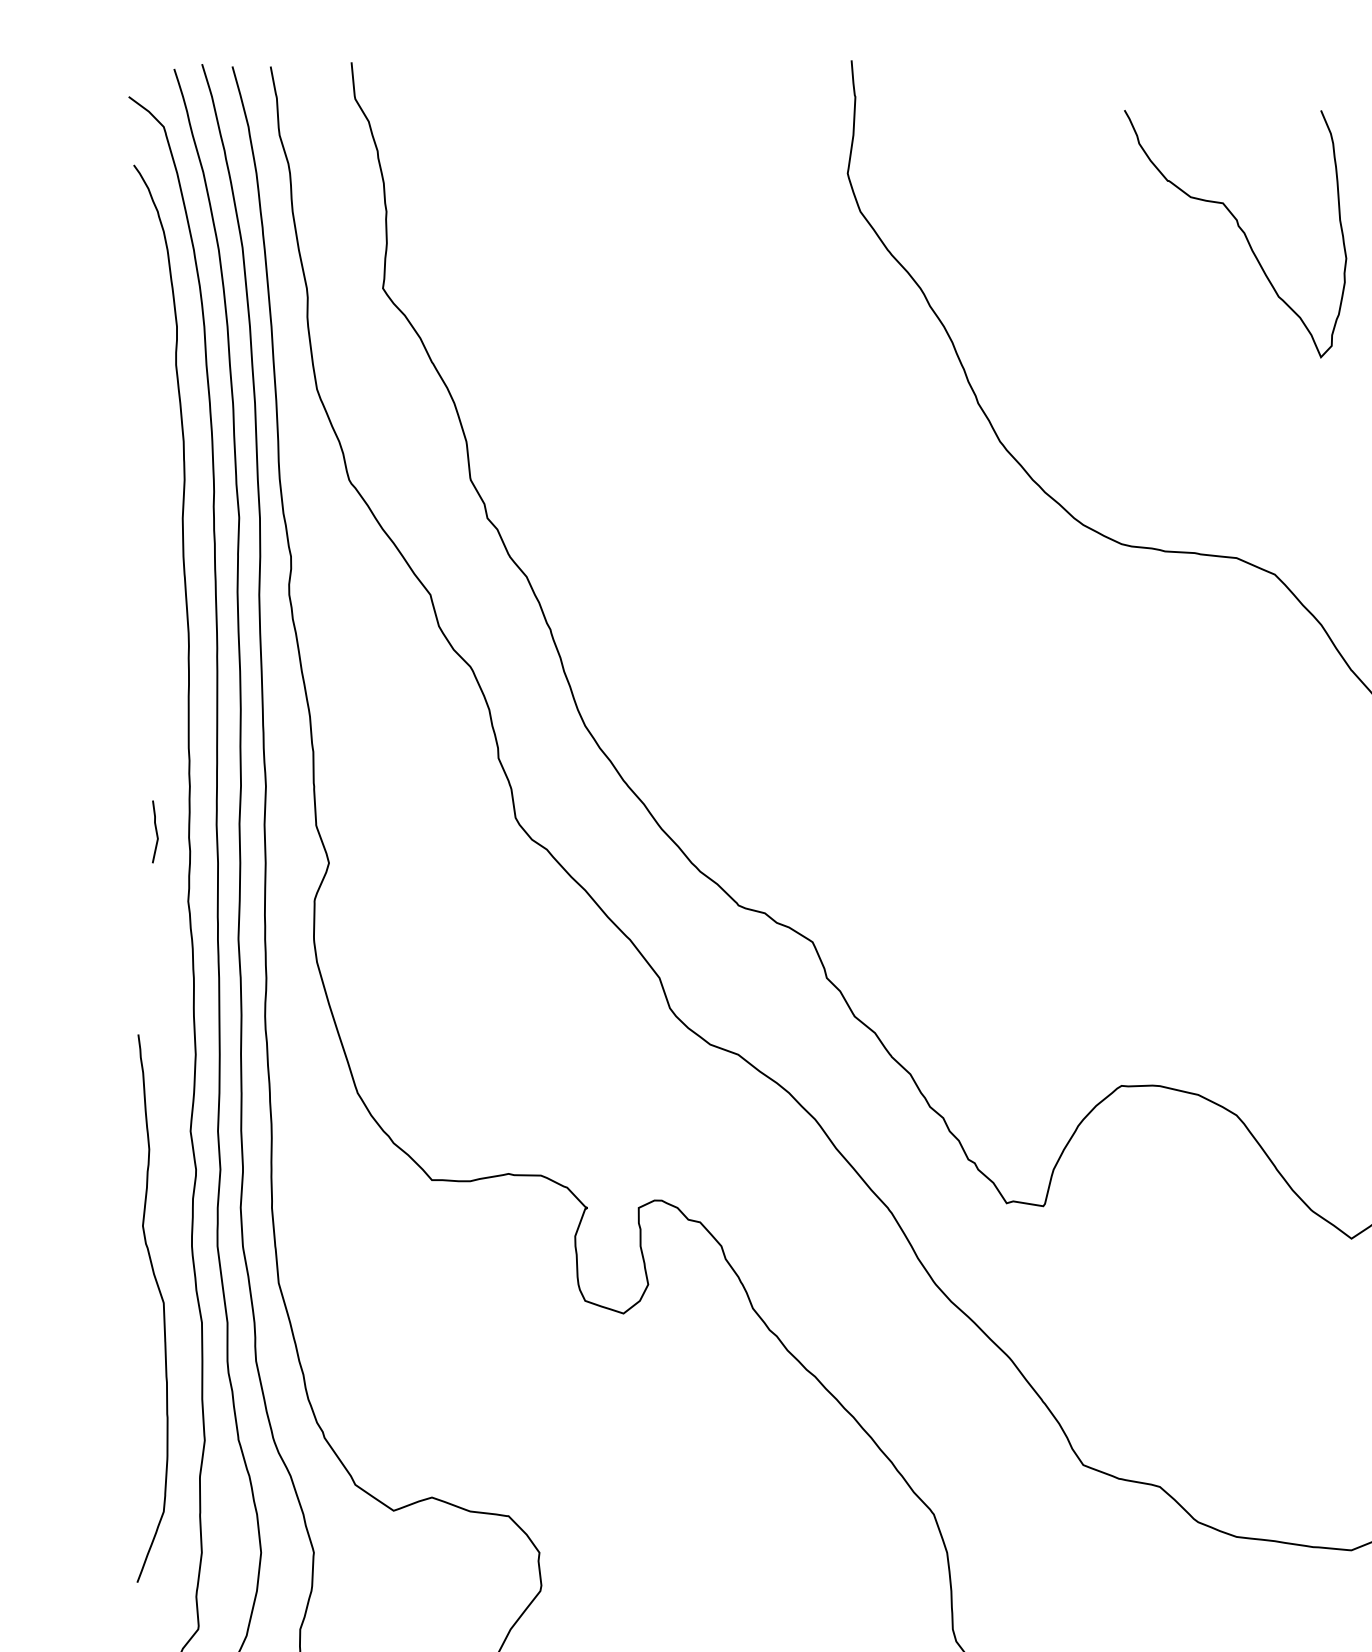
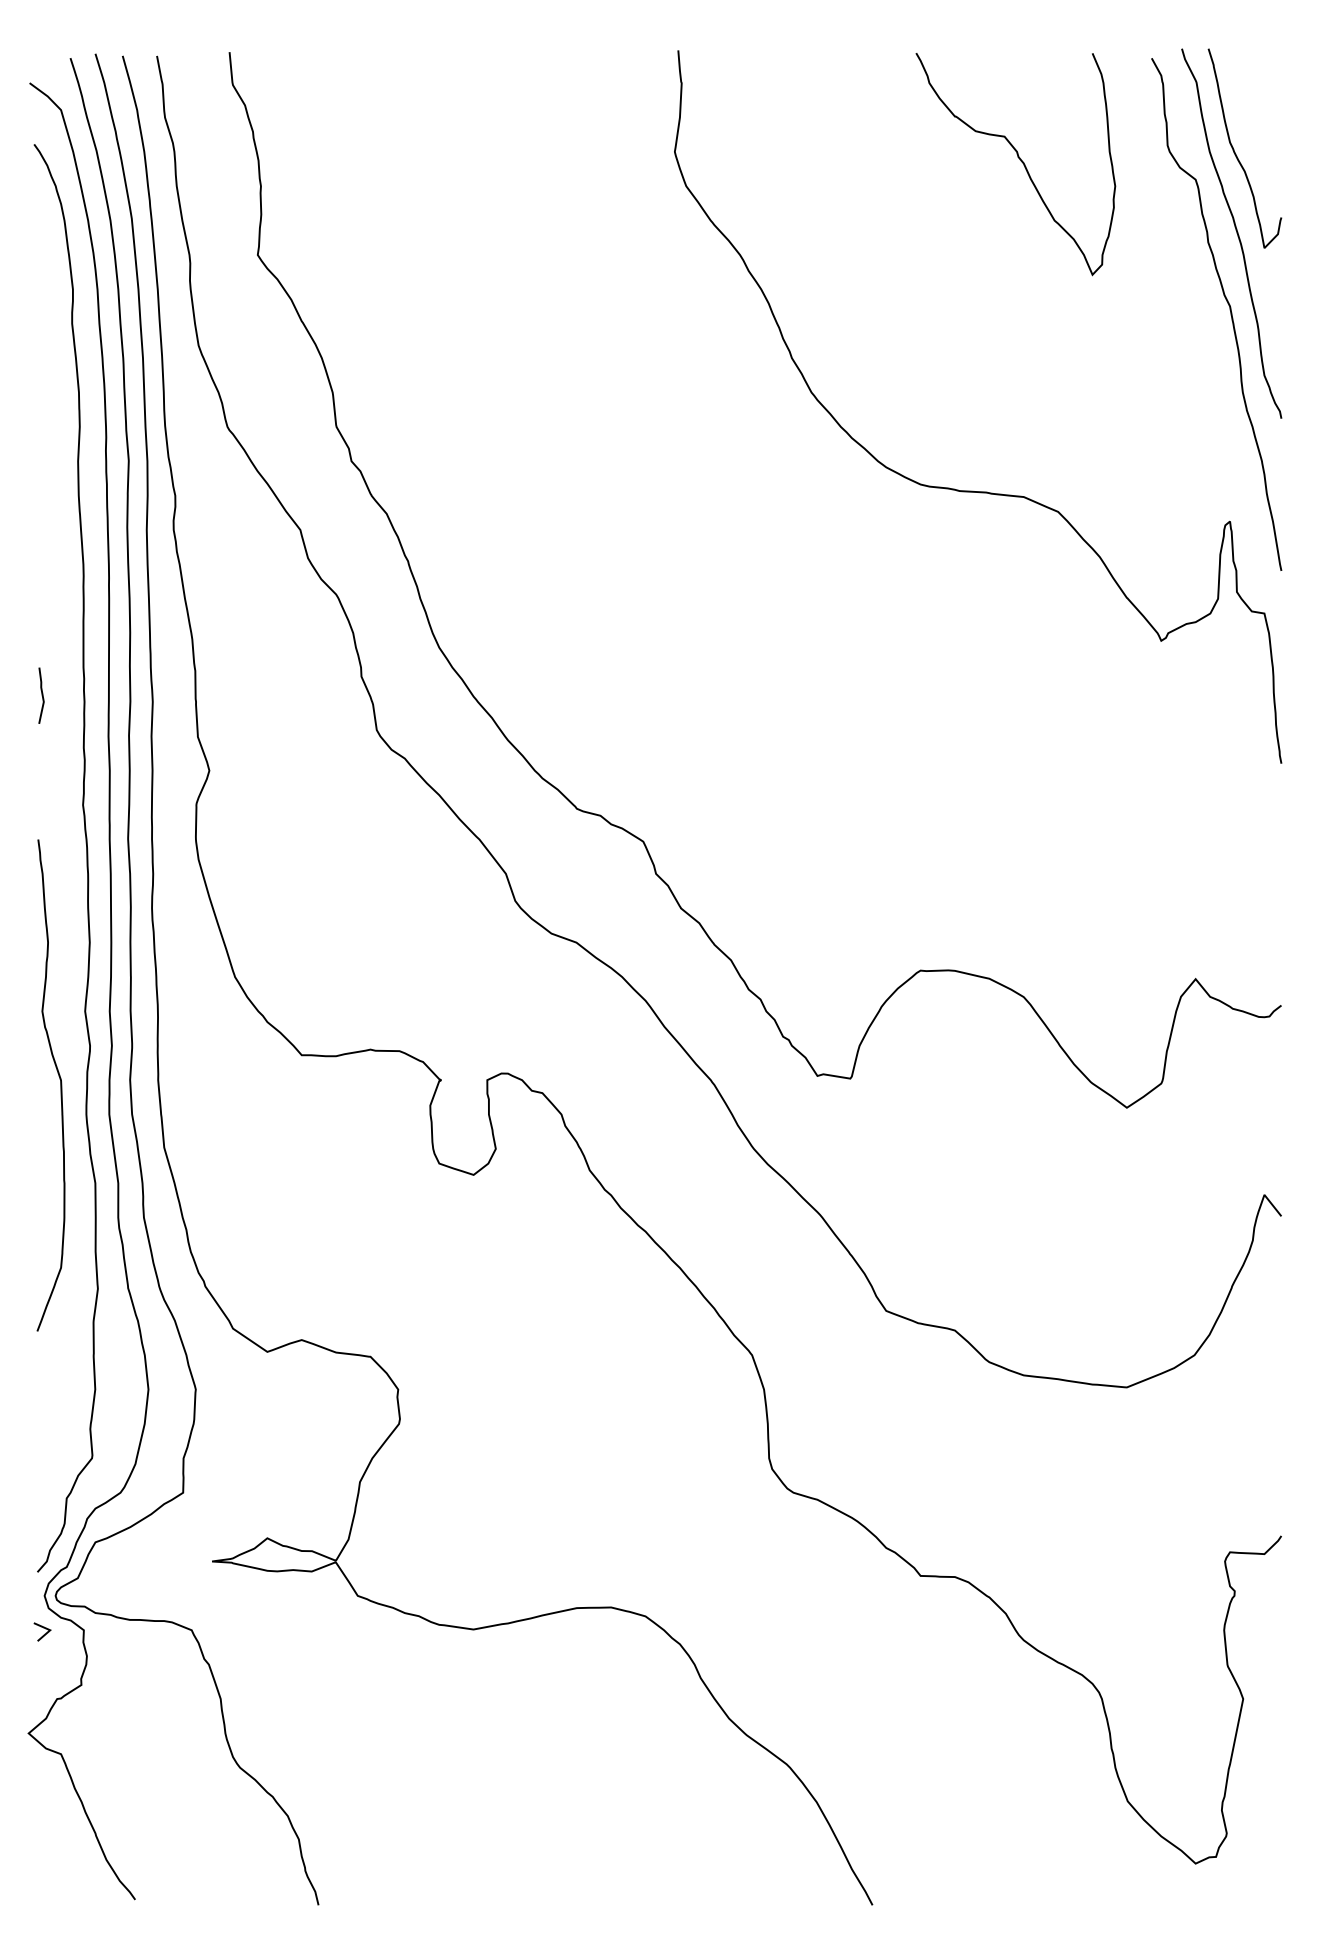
curve: (1240, 230) -> (1020, 161), moved
curve: (155, 831) -> (41, 695), moved
curve: (163, 1308) -> (60, 1085), moved

